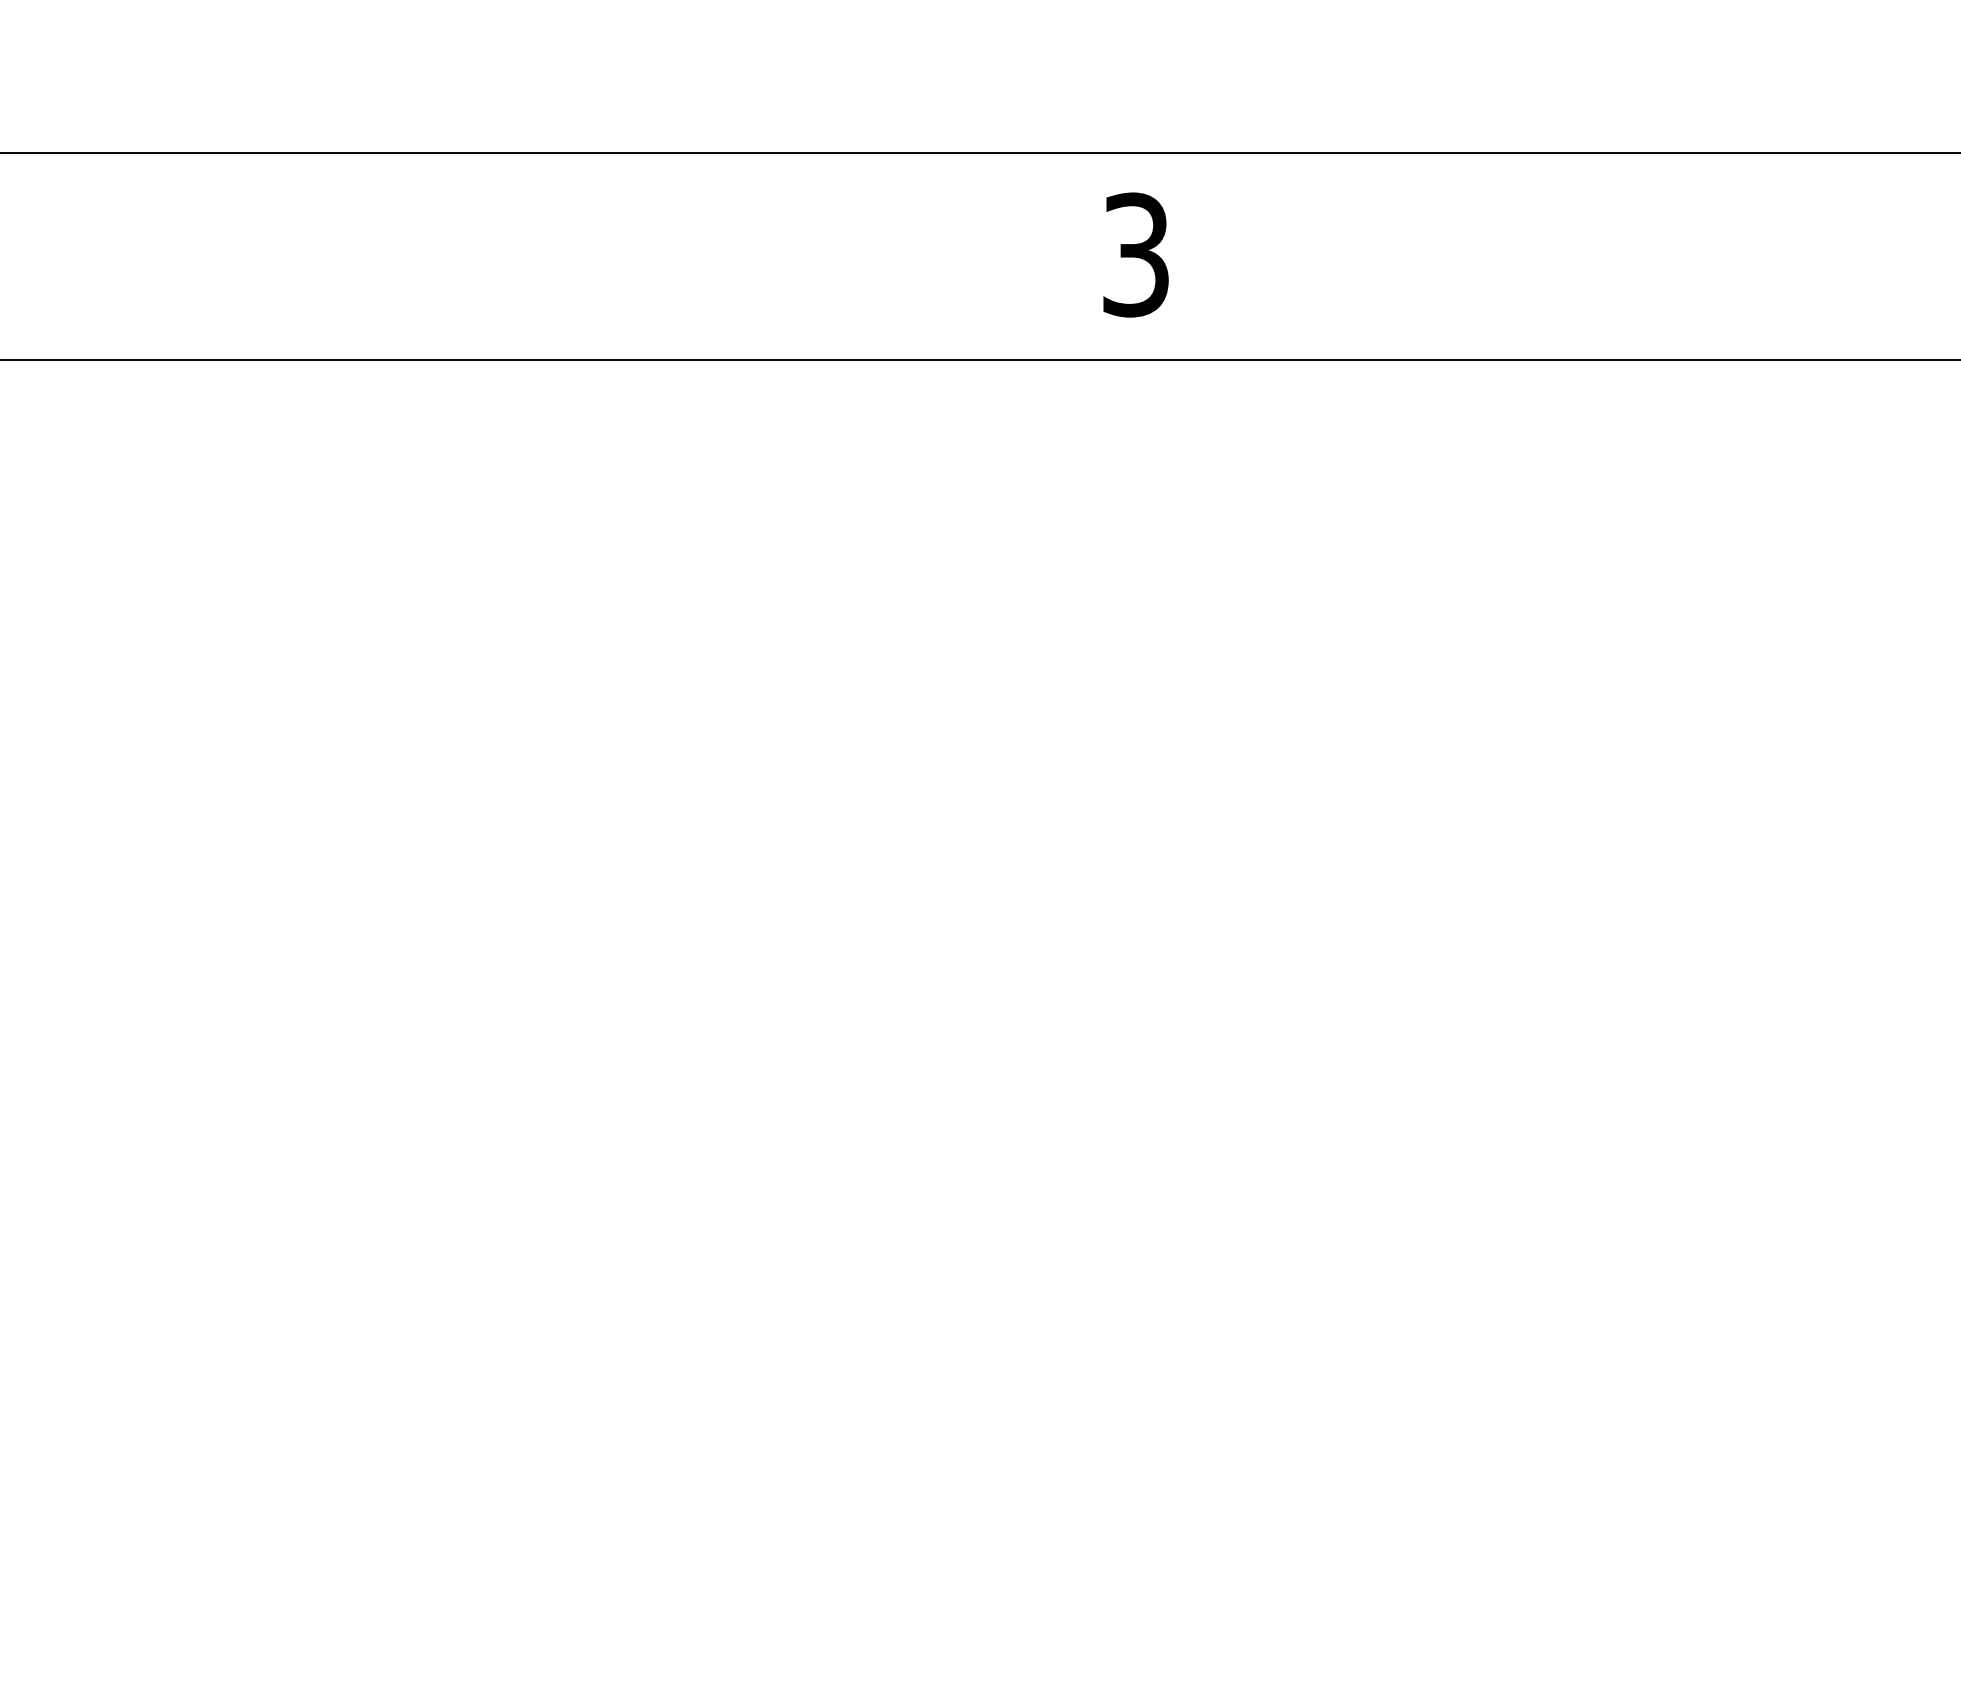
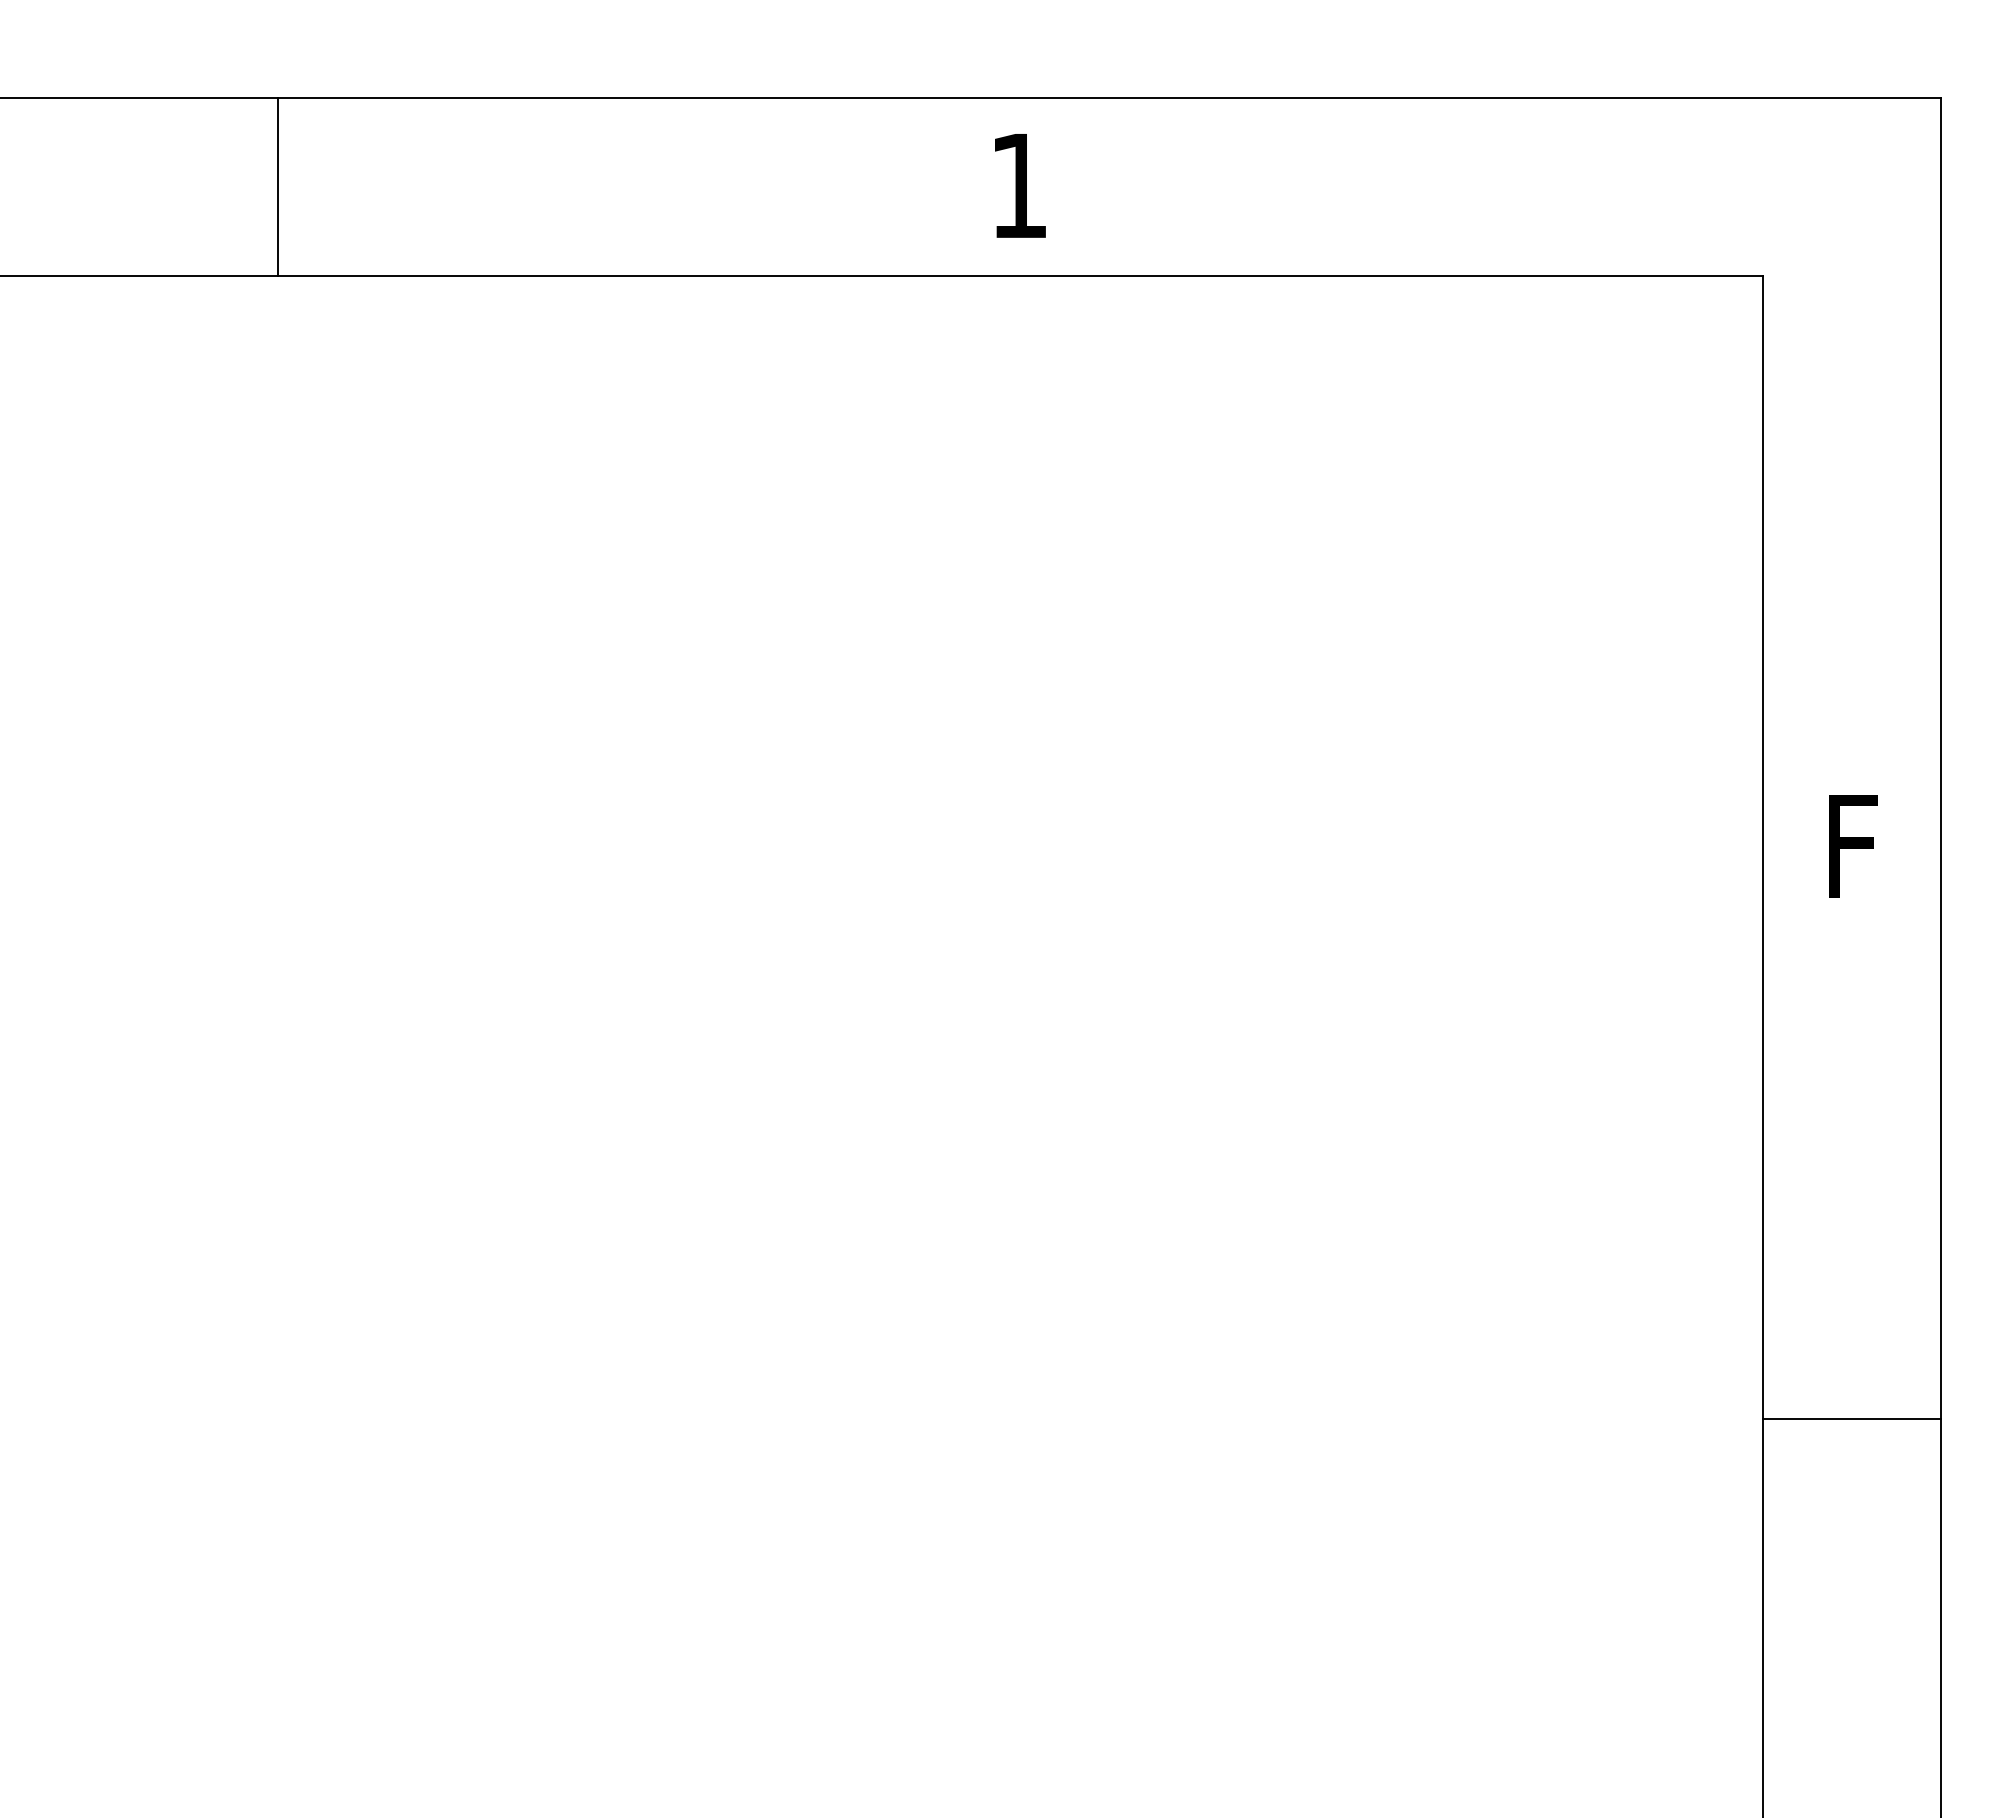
text: (1136, 254) -> (1019, 185), 3 -> 1
line: (275, 255) -> (278, 186), added

